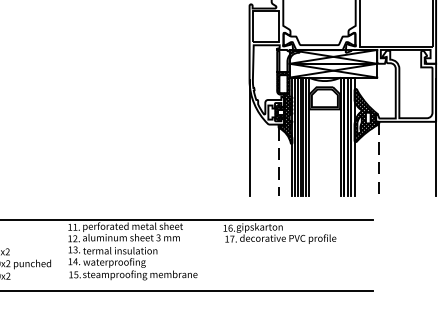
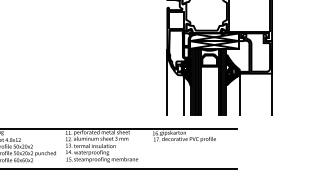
line: (379, 160) -> (240, 95), dashed -> solid
line: (278, 162) -> (183, 96), dashed -> solid

